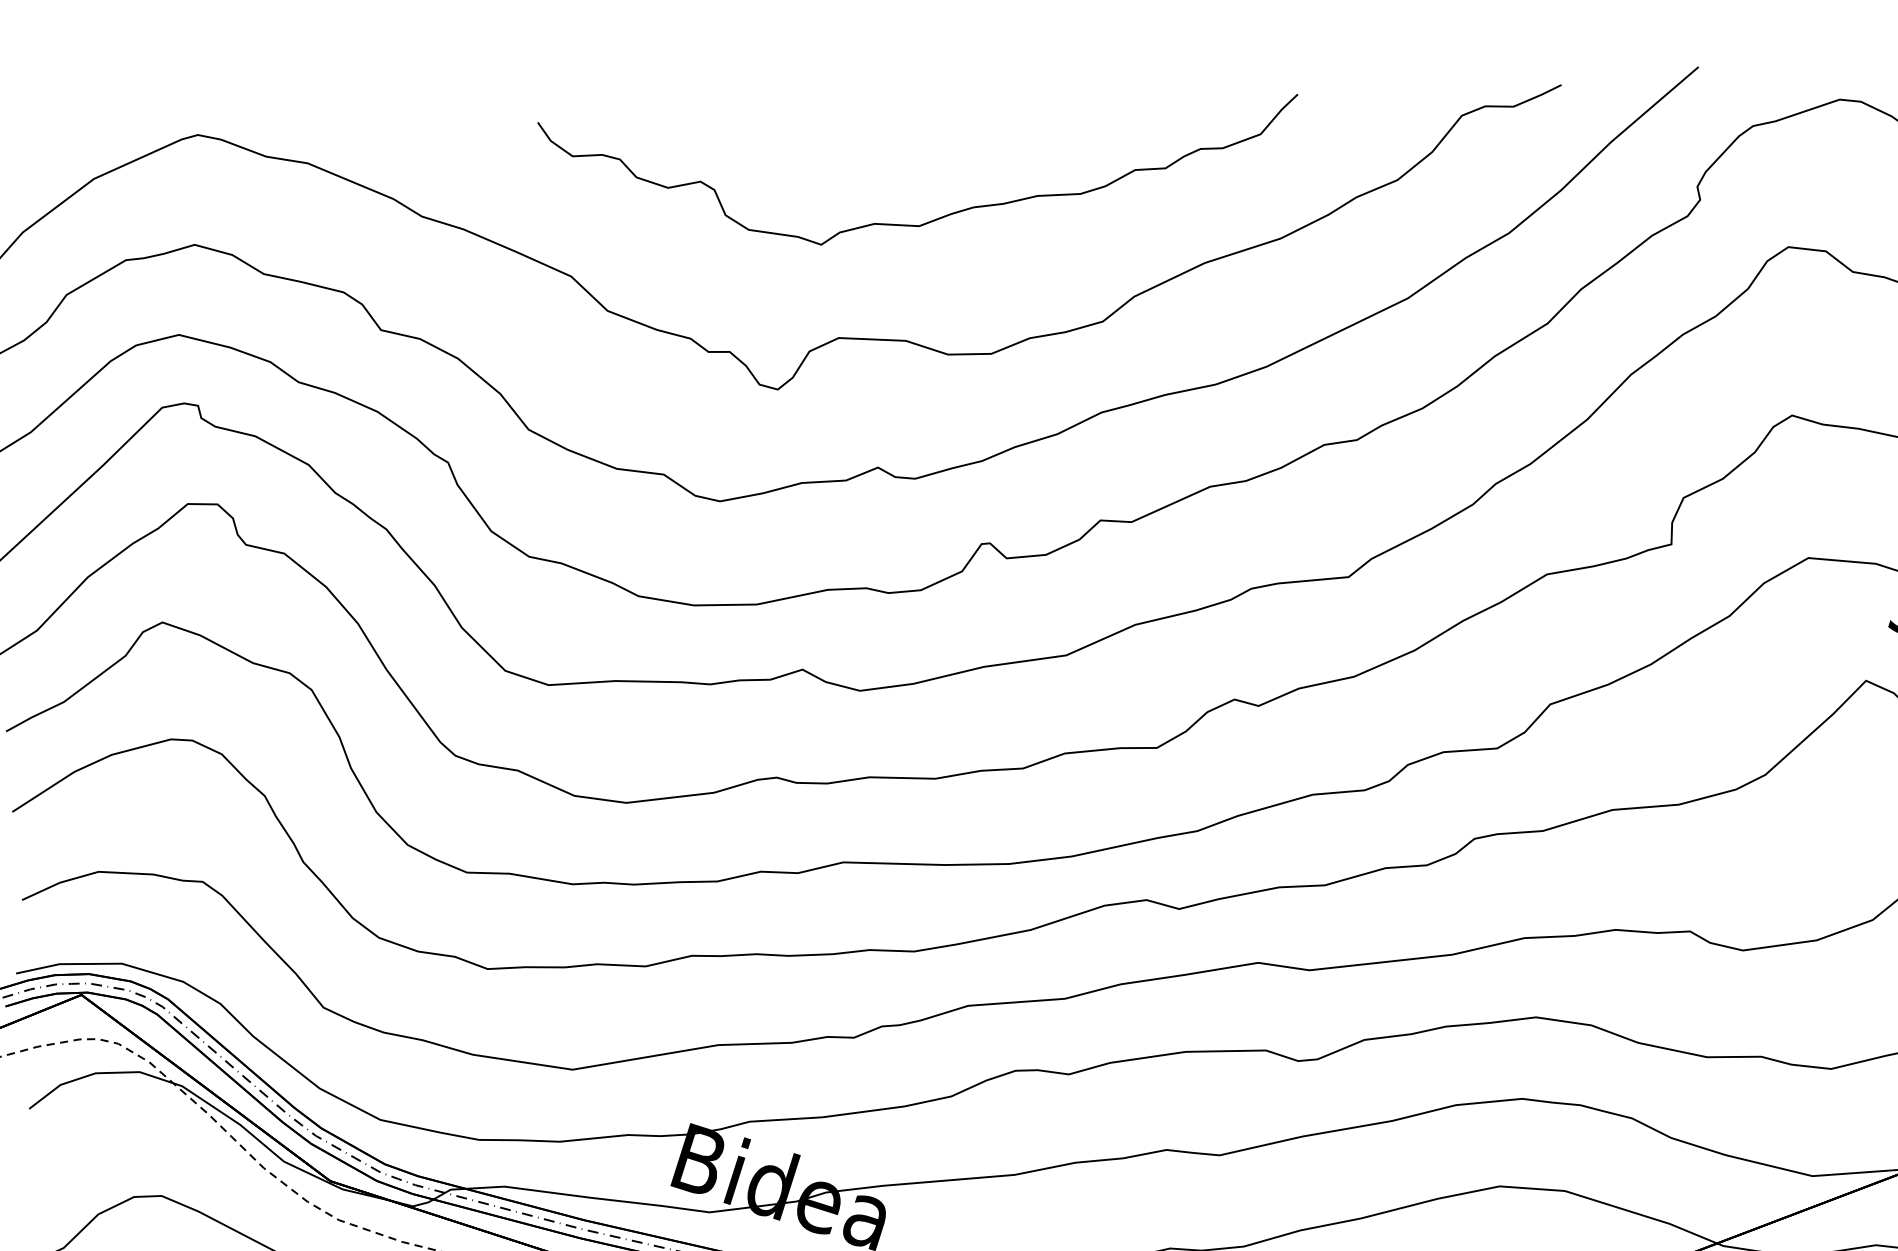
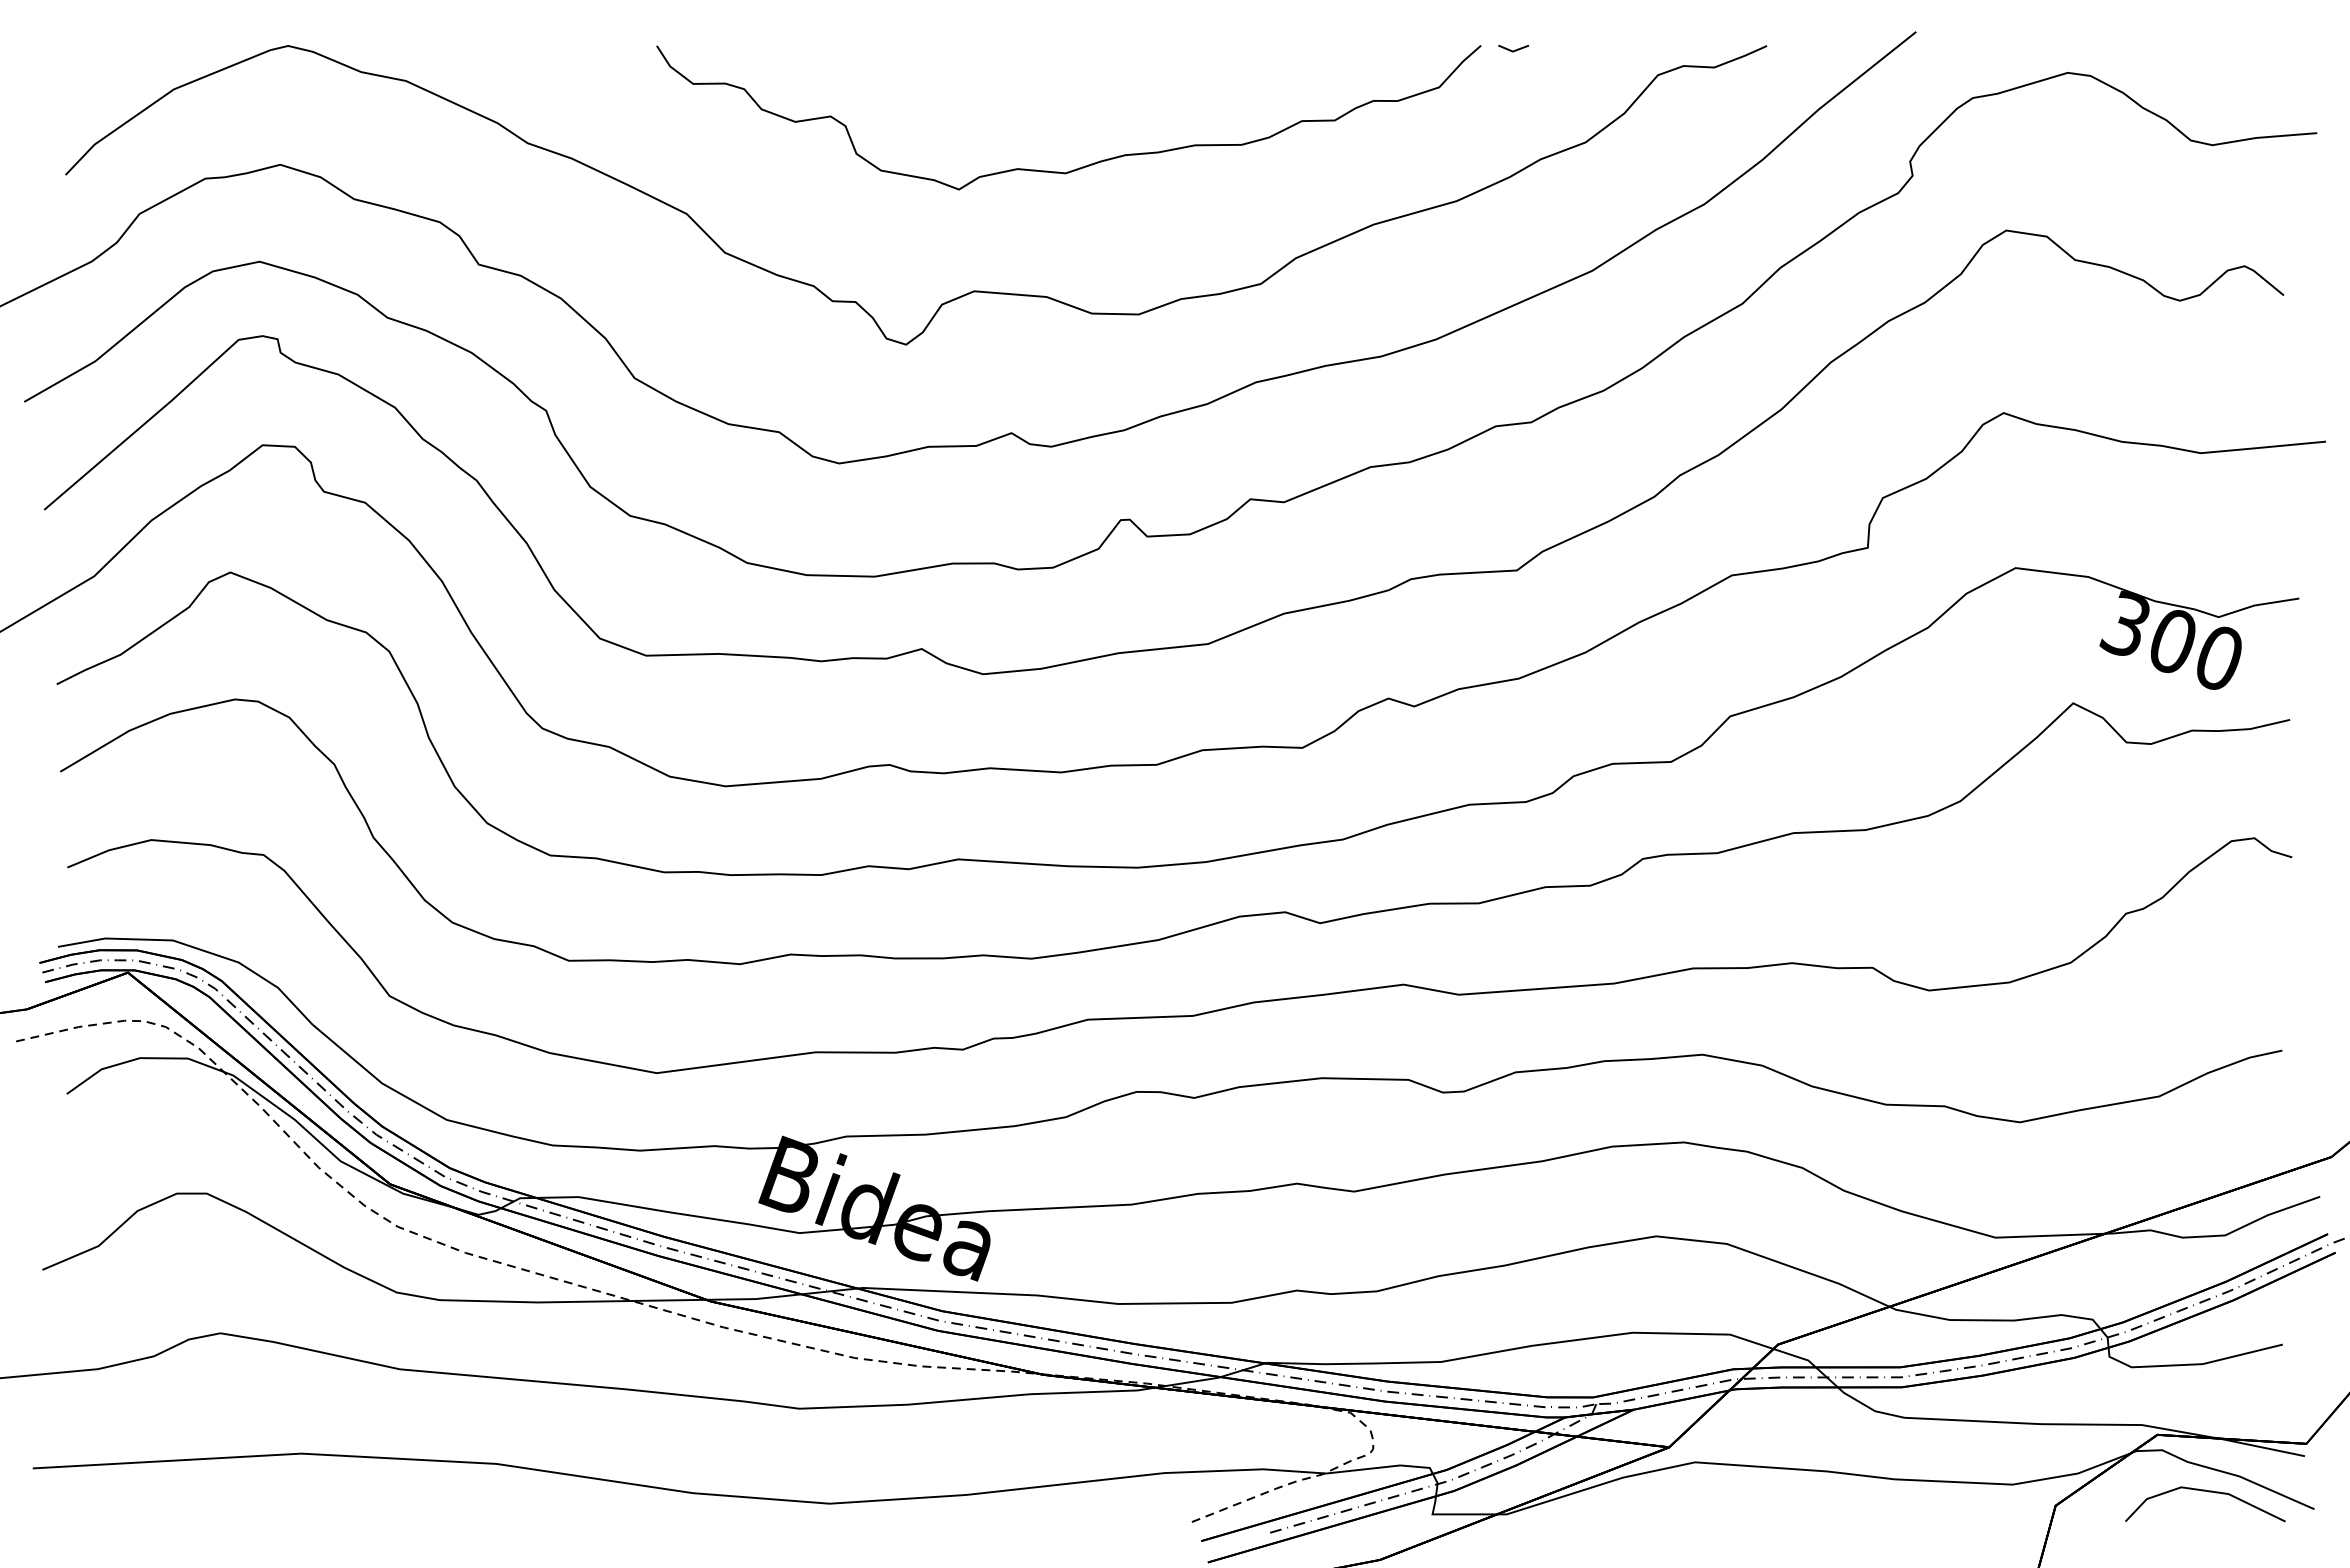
line: (1327, 97) -> (1513, 50), added

